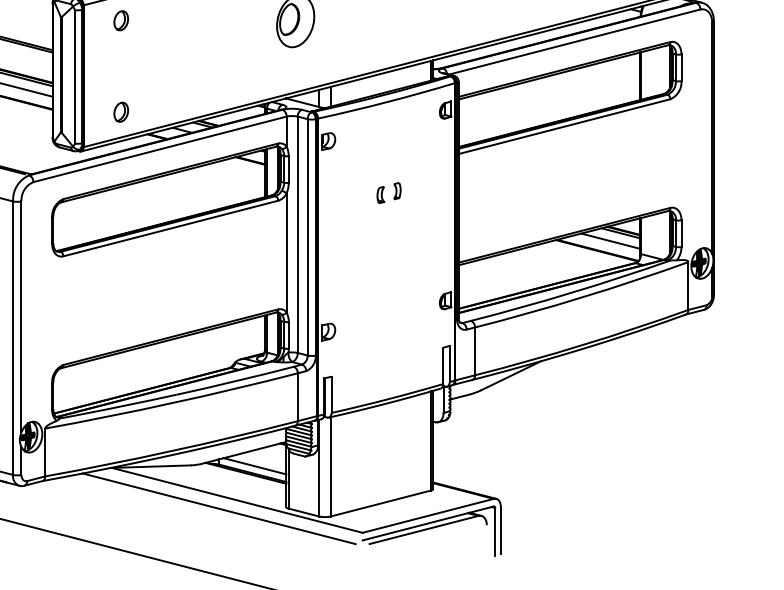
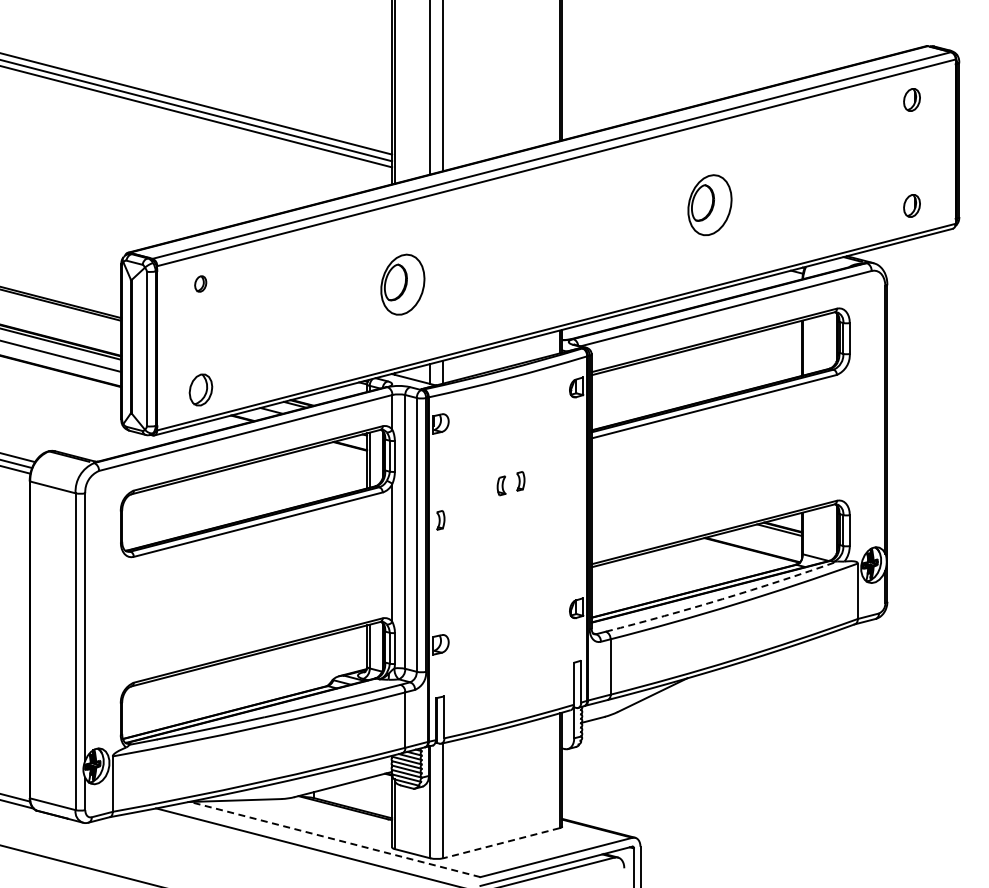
part: (120, 20) -> (200, 283), size x0.7
part: (120, 111) -> (200, 389), size x1.4
part: (328, 224) -> (440, 520), added
line: (610, 241) -> (767, 539), removed
arc: (571, 293) -> (722, 599), solid -> dashed
line: (254, 465) -> (355, 799), removed
line: (237, 500) -> (335, 839), solid -> dashed
line: (380, 503) -> (501, 843), solid -> dashed

